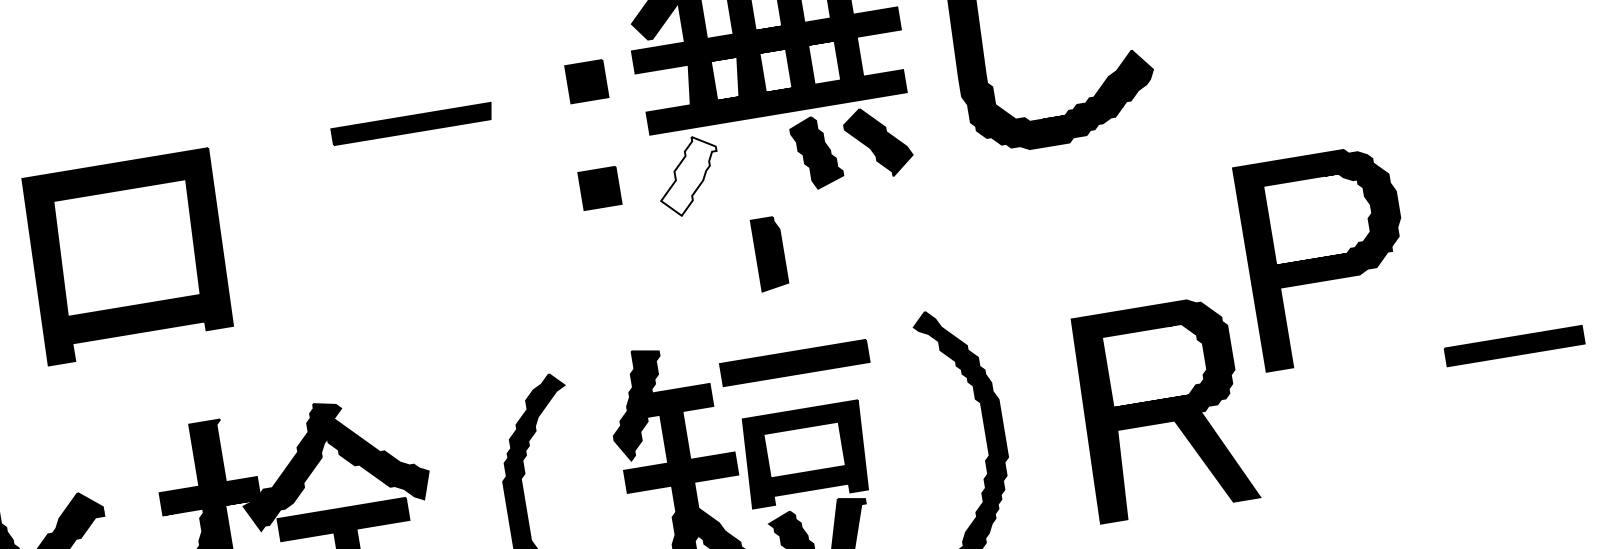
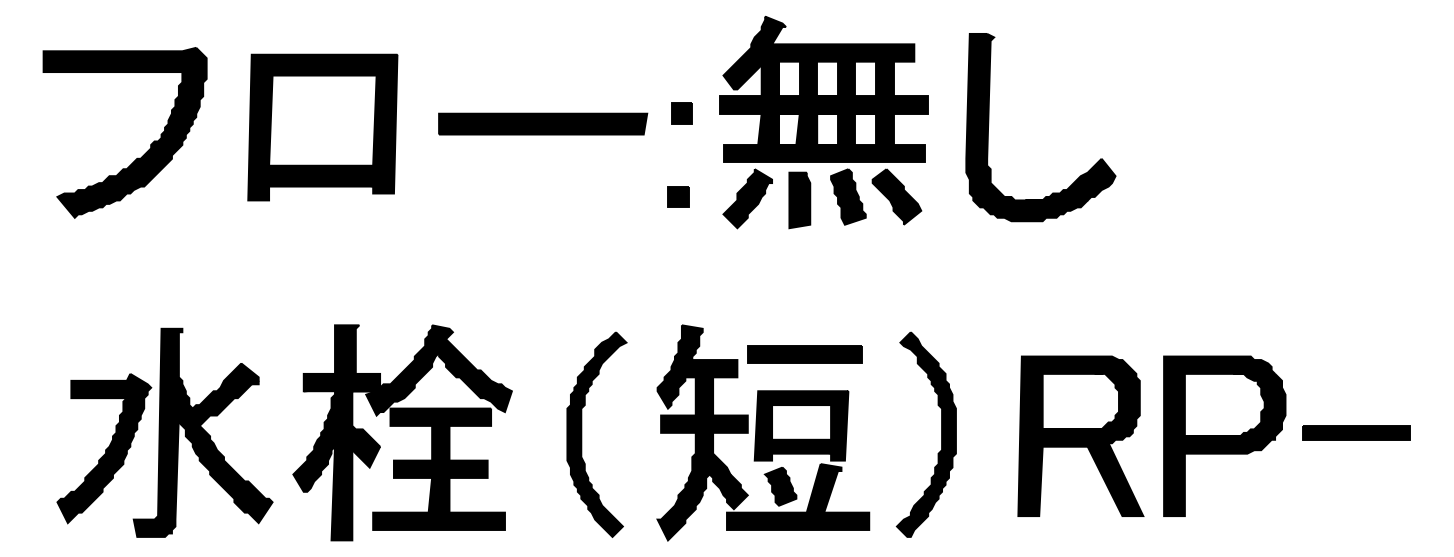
part: (586, 81) -> (681, 113), size x0.71
part: (412, 123) -> (543, 123), size x1.67
fill: (688, 175) -> (747, 198), added
part: (599, 187) -> (678, 196), size x0.71
part: (769, 254) -> (799, 200), moved
part: (127, 256) -> (322, 127), moved
part: (1326, 256) -> (1224, 435), moved

